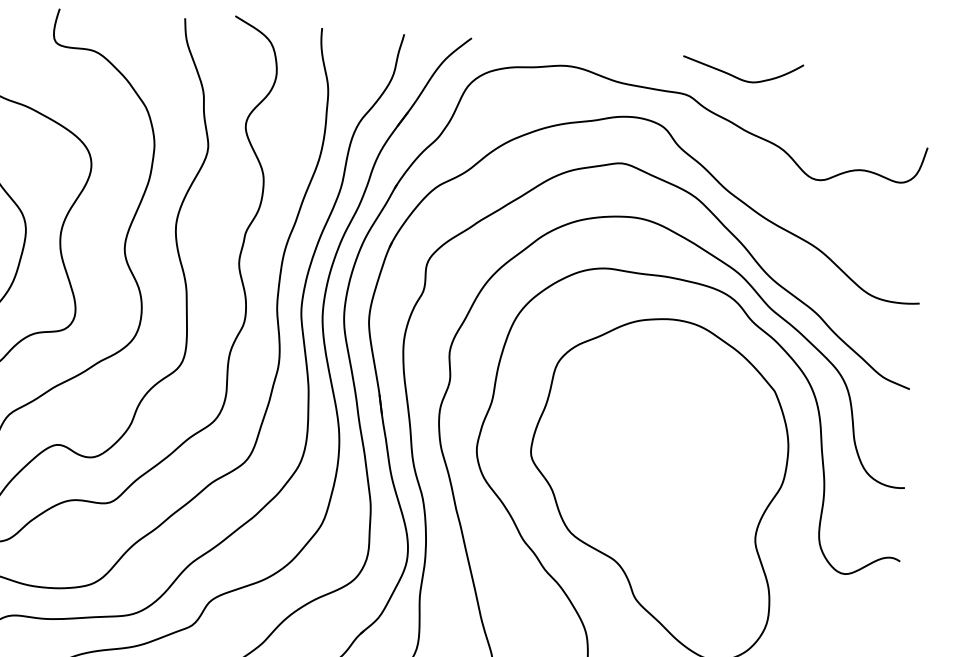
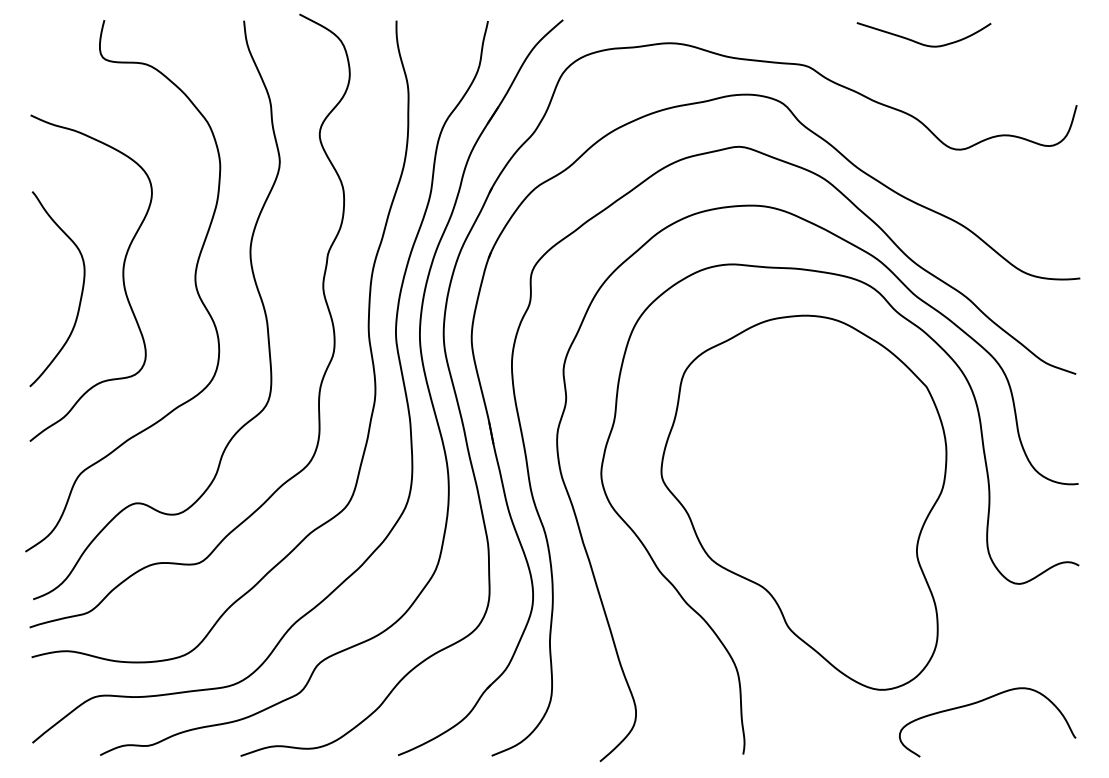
curve: (739, 77) -> (920, 42), moved

